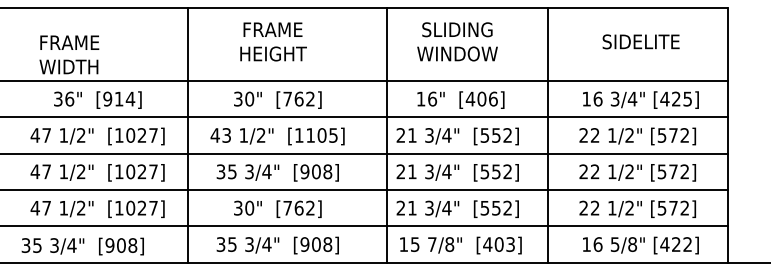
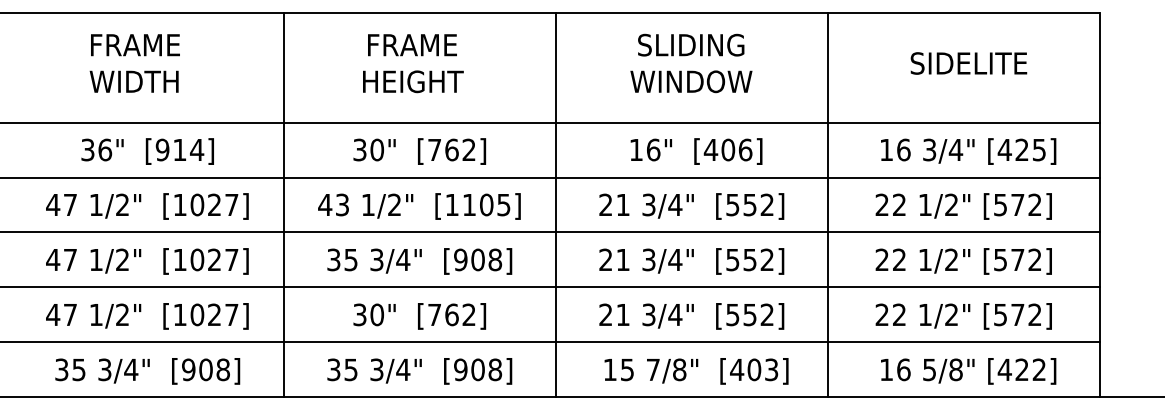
text: (69, 54) -> (135, 62), moved
line: (386, 135) -> (555, 205), moved
text: (82, 246) -> (147, 371), moved

